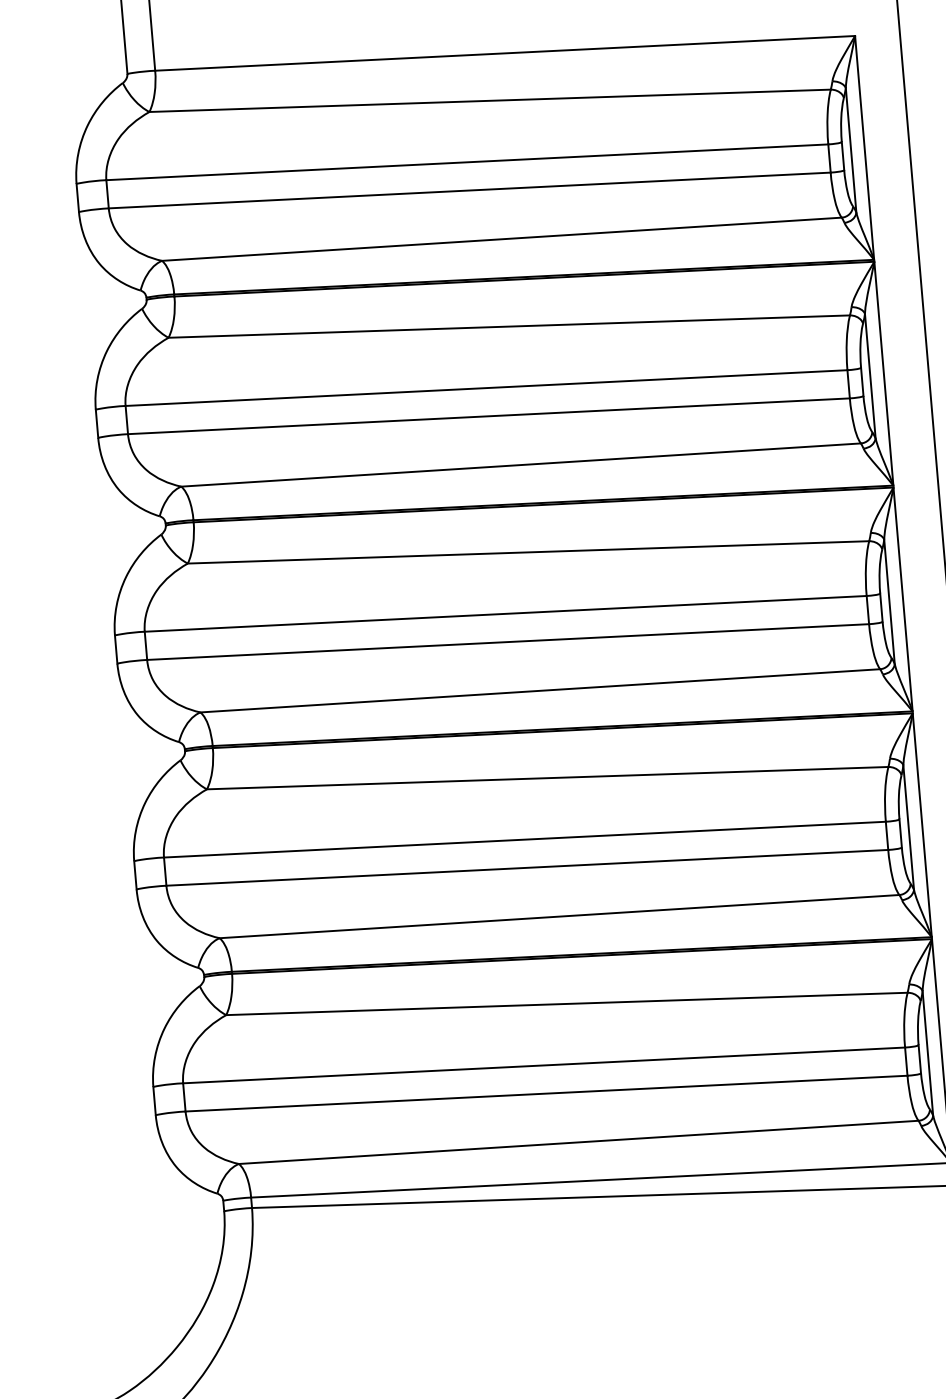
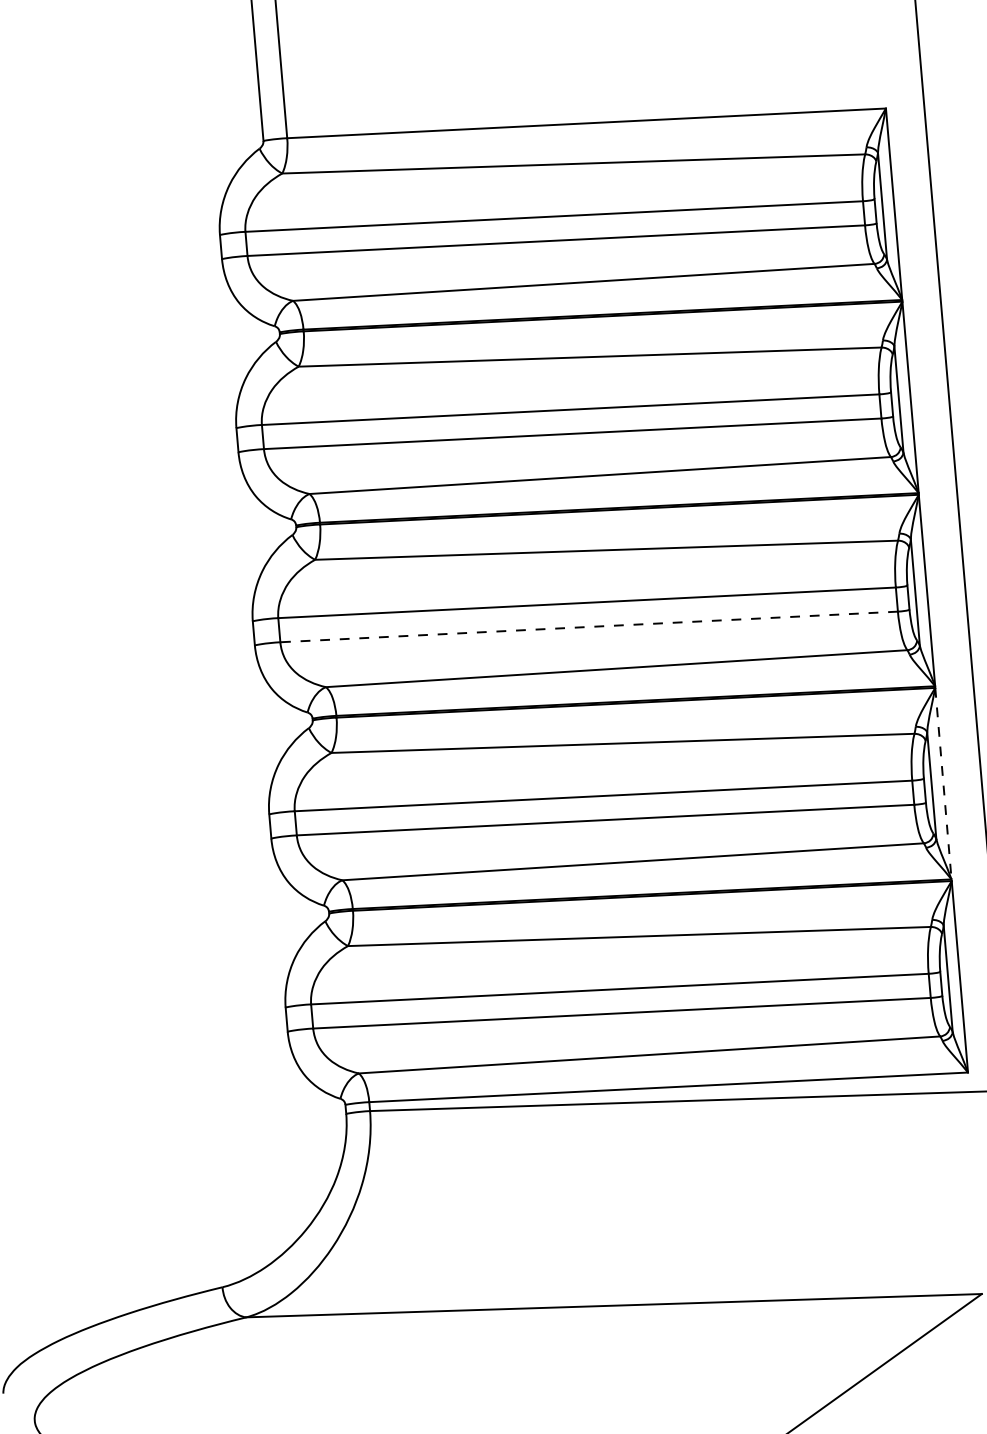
line: (507, 641) -> (588, 626), solid -> dashed
line: (922, 826) -> (943, 784), solid -> dashed

